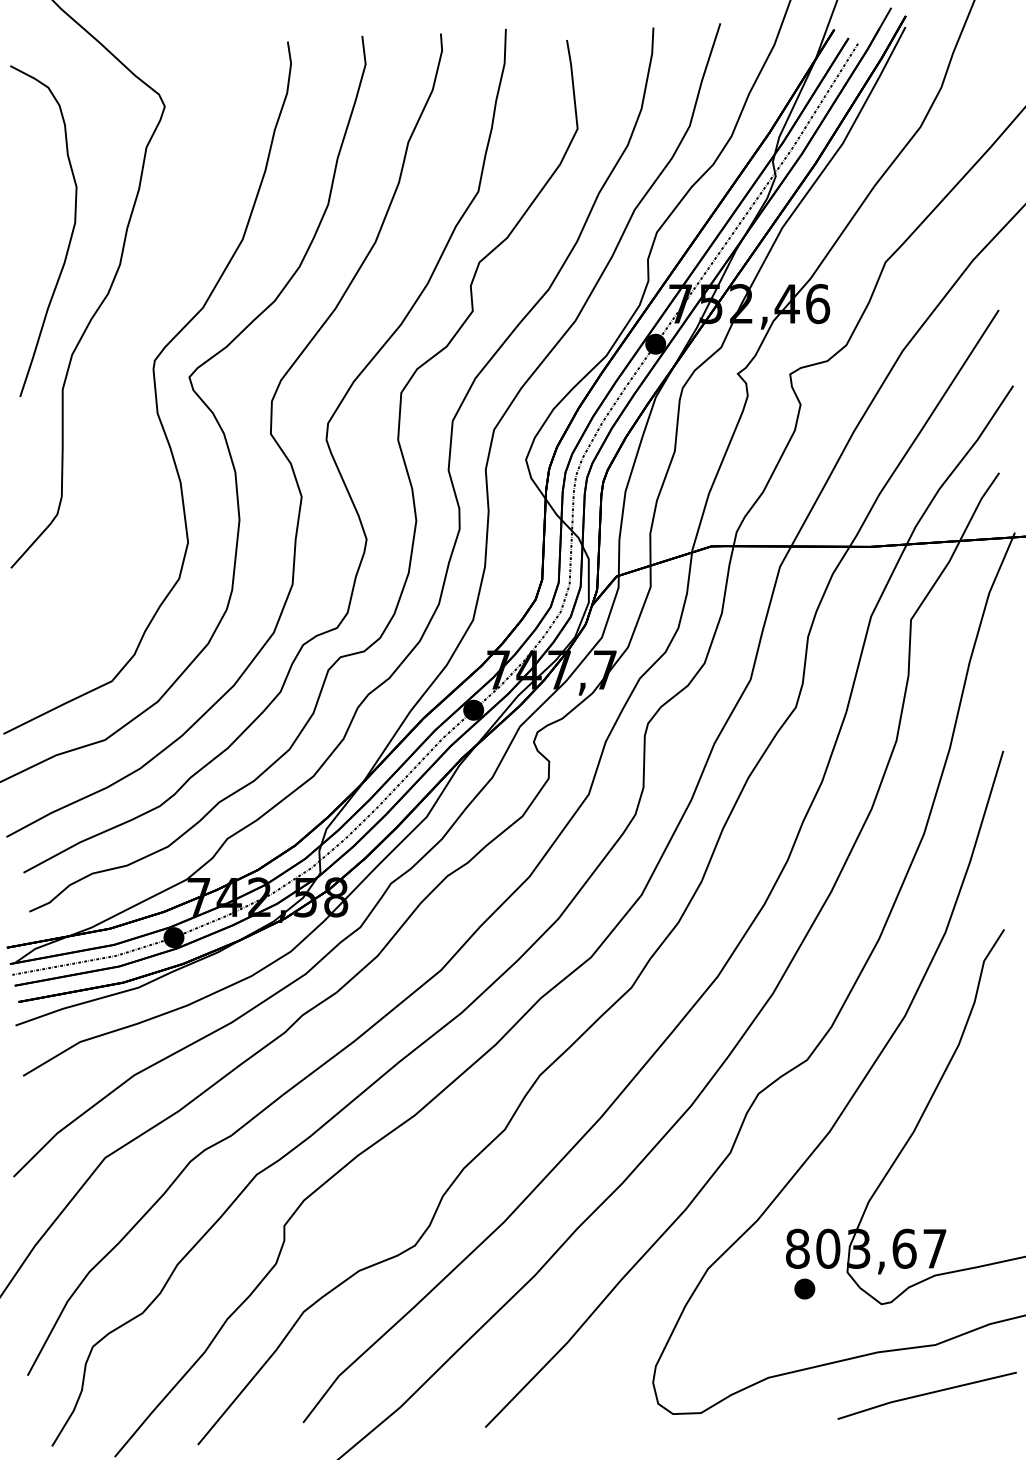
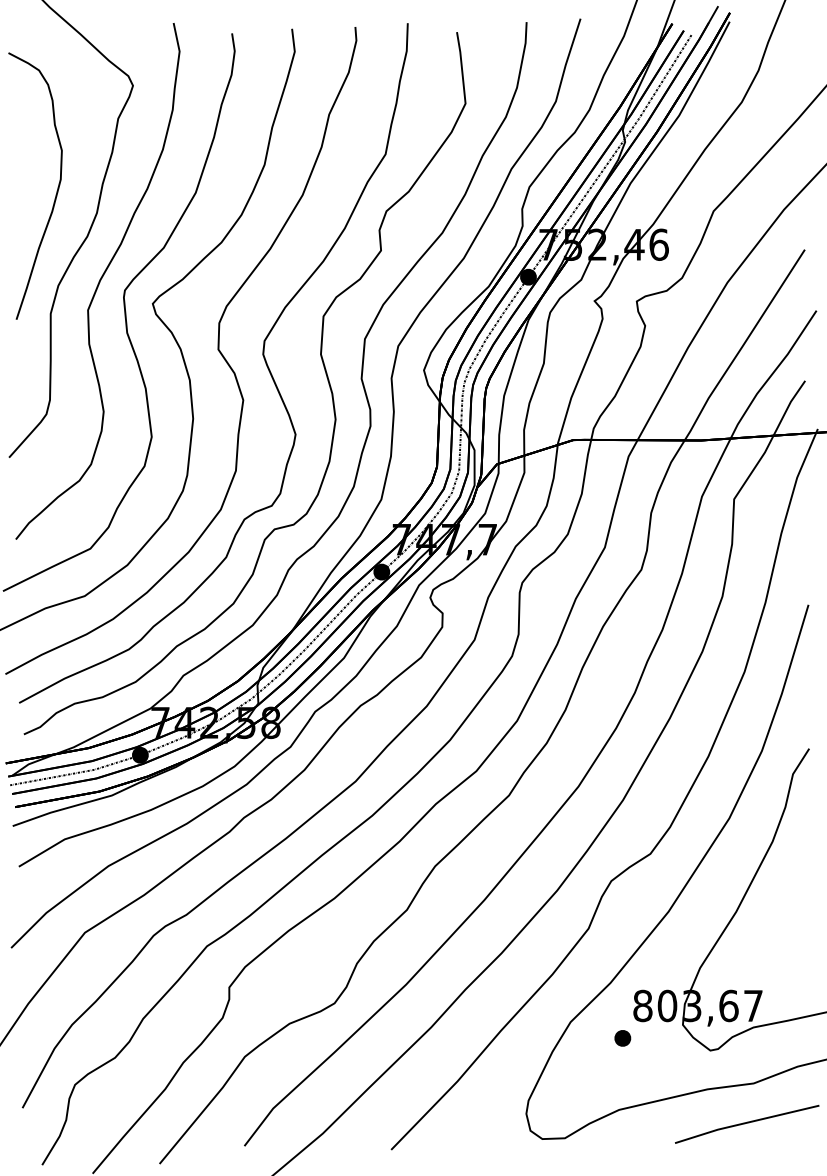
part: (121, 349) -> (98, 281), added
part: (804, 1288) -> (622, 1037), moved

